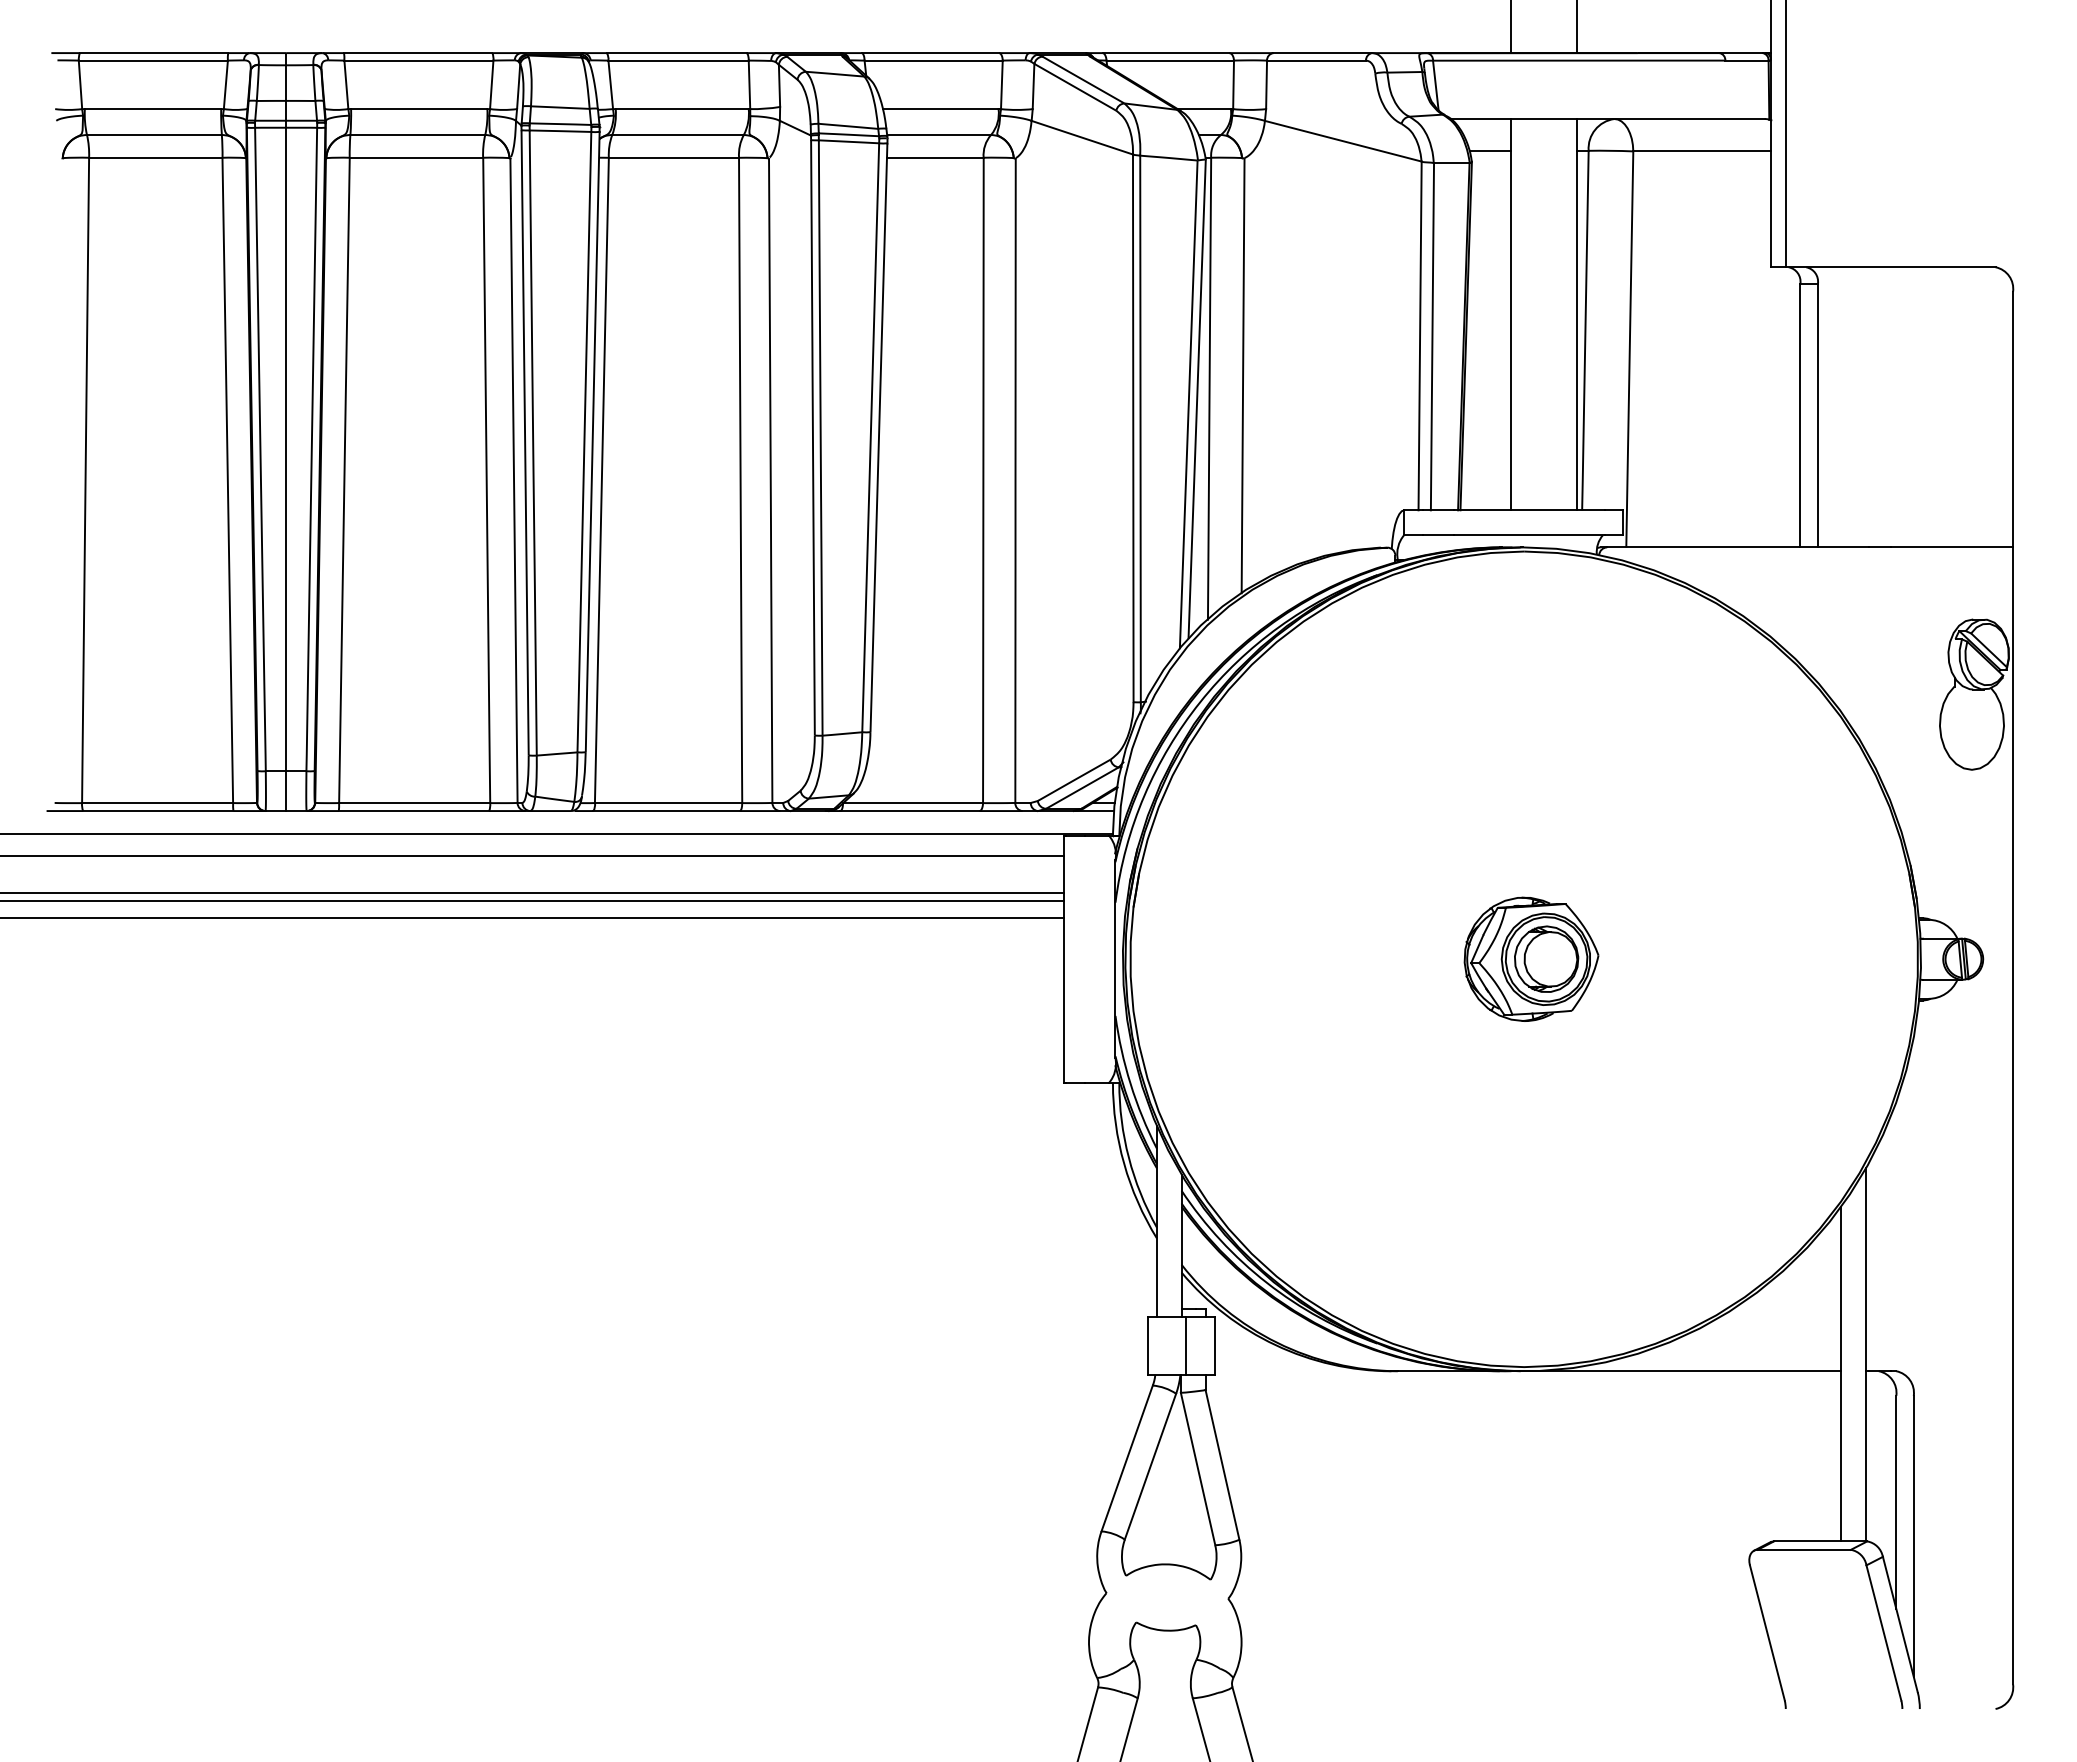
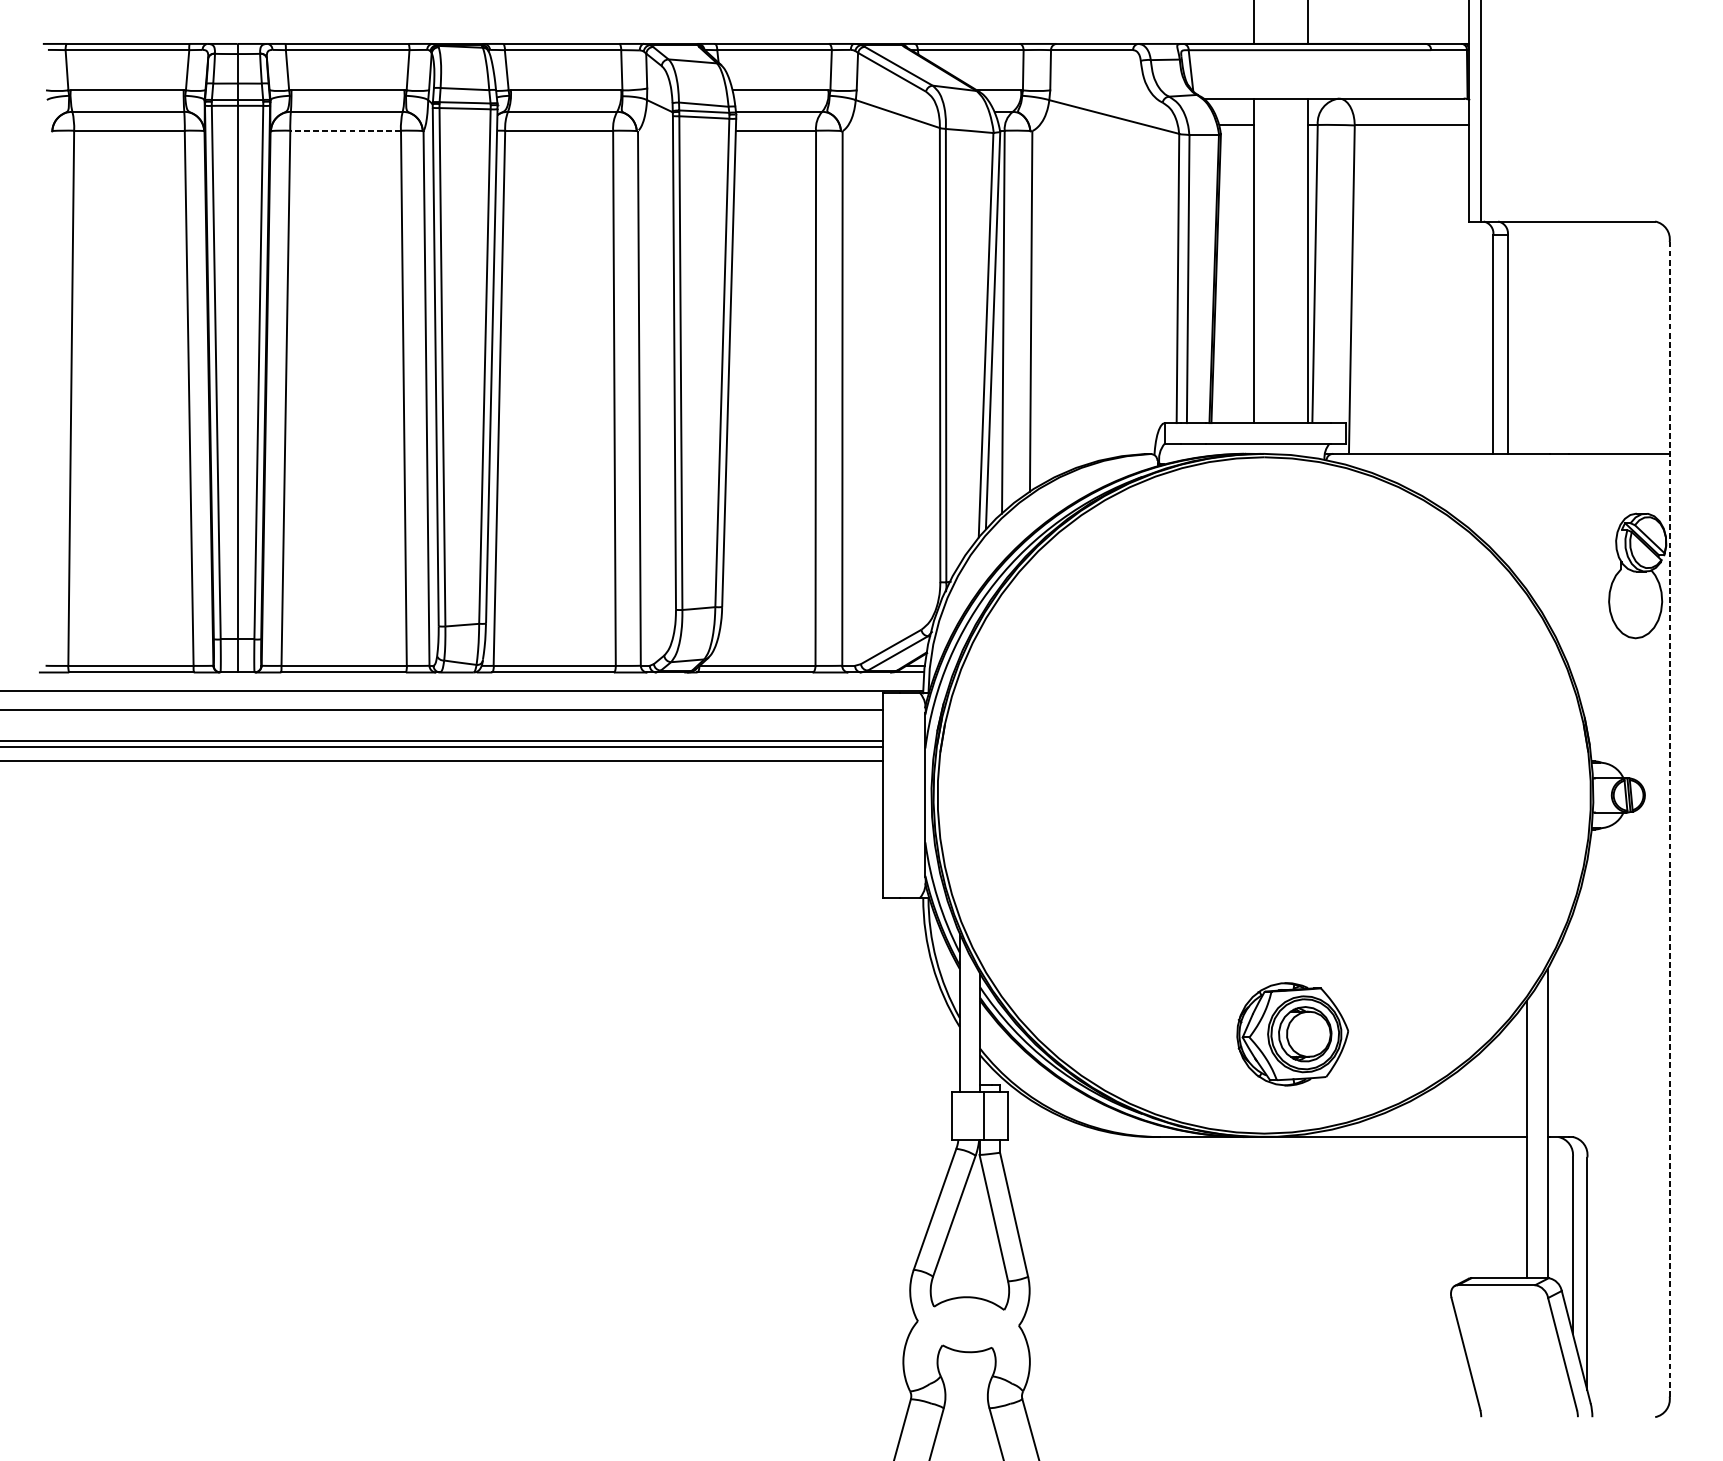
line: (416, 157) -> (345, 130), solid -> dashed
part: (1531, 958) -> (1292, 1033), moved
line: (2013, 987) -> (1670, 818), solid -> dashed

